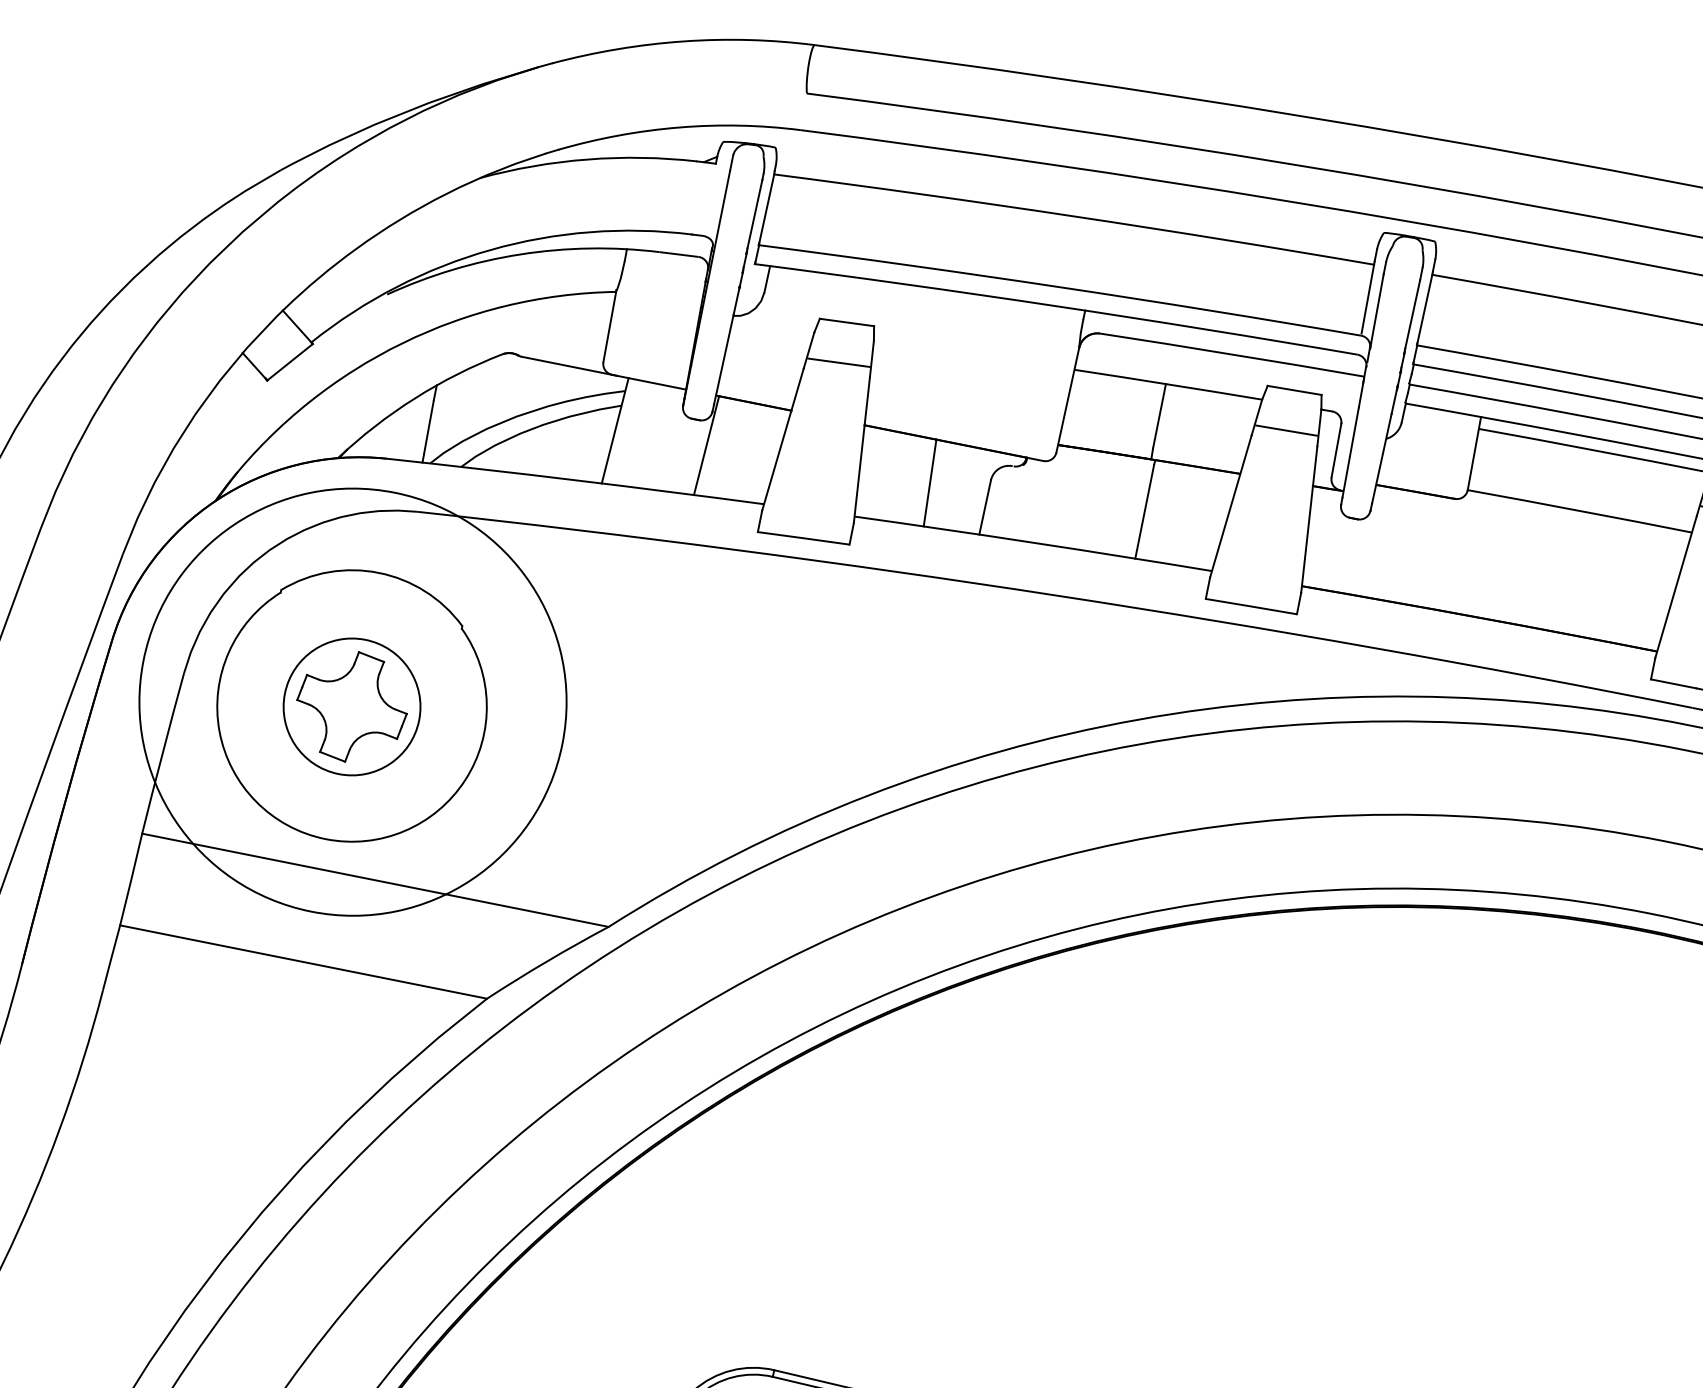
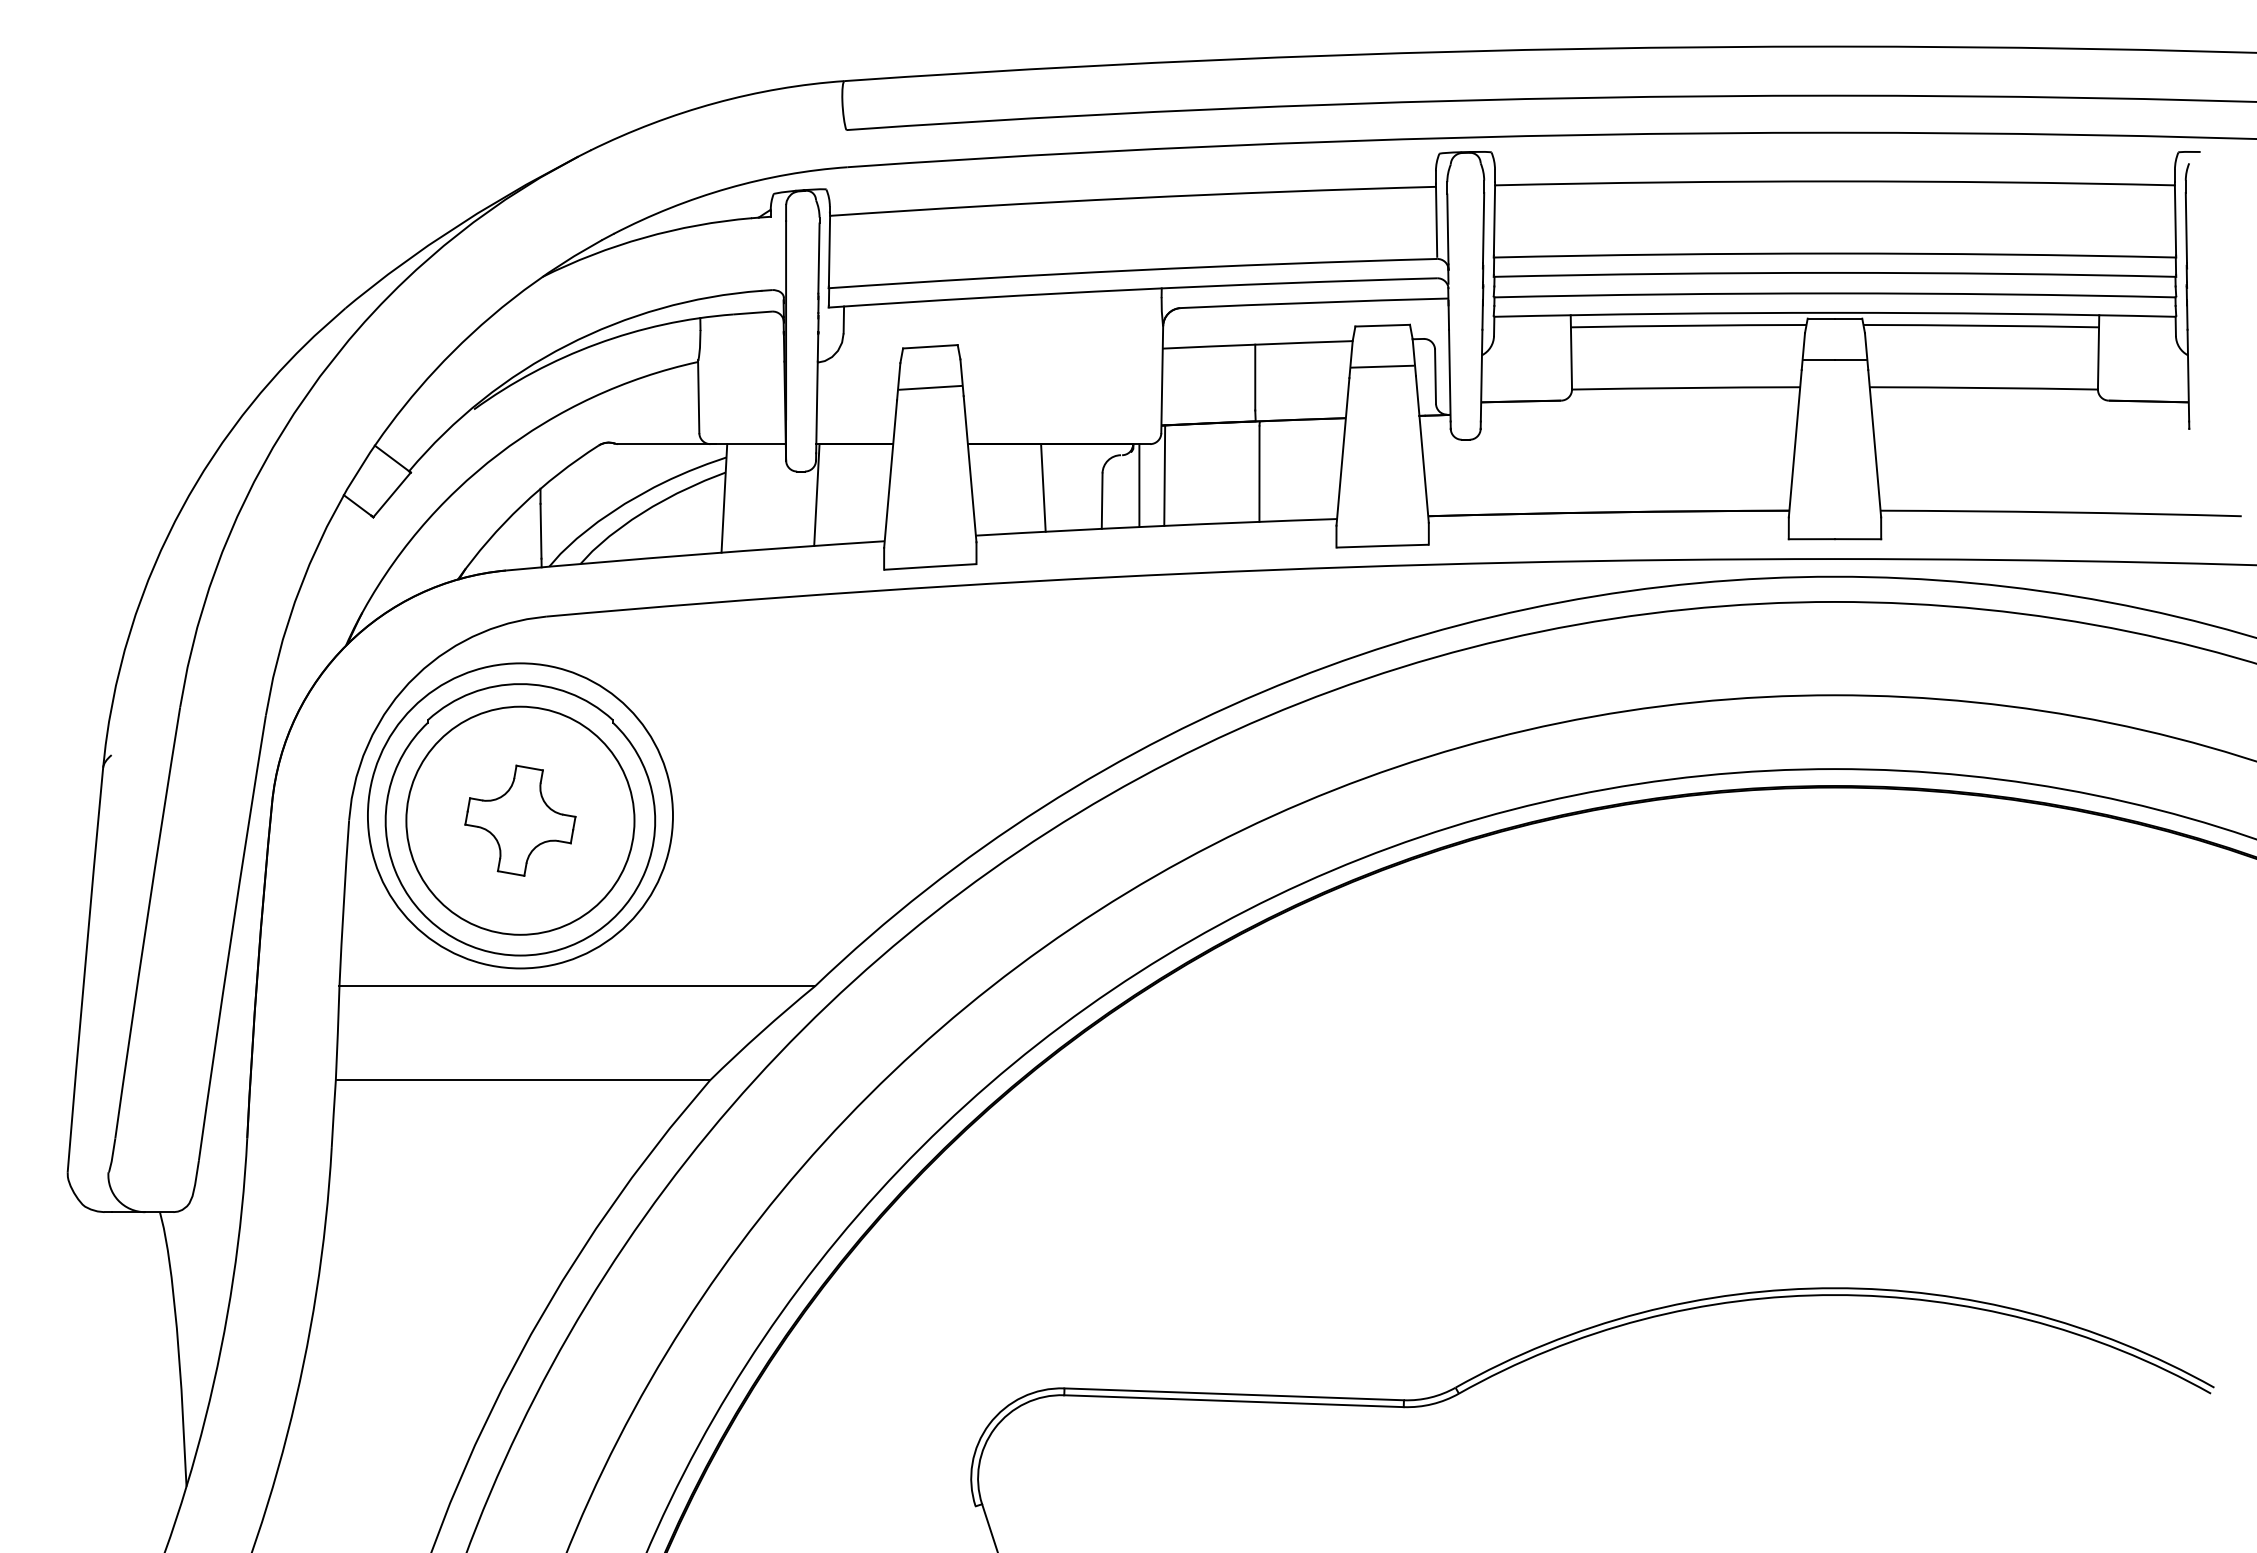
line: (1051, 494) -> (1164, 475), added
line: (1024, 499) -> (1139, 485), added
circle: (352, 701) -> (519, 815), size x0.71
circle: (352, 706) -> (520, 820), size x1.67

